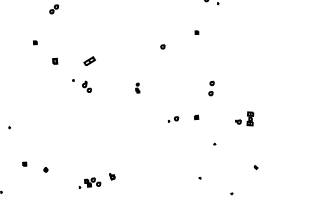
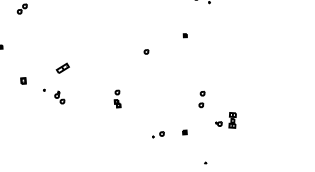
part: (55, 60) -> (23, 80), moved
part: (137, 87) -> (117, 98), size x1.67
part: (244, 118) -> (225, 119), moved

